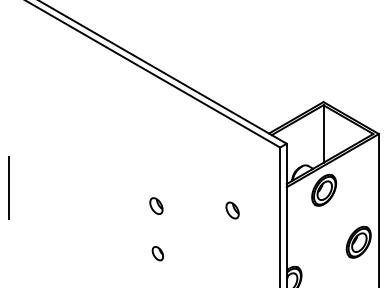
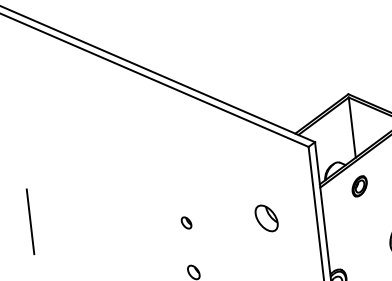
part: (323, 190) -> (359, 186), size x0.6
part: (156, 205) -> (186, 222), size x0.7
part: (232, 210) -> (266, 218), size x1.6

